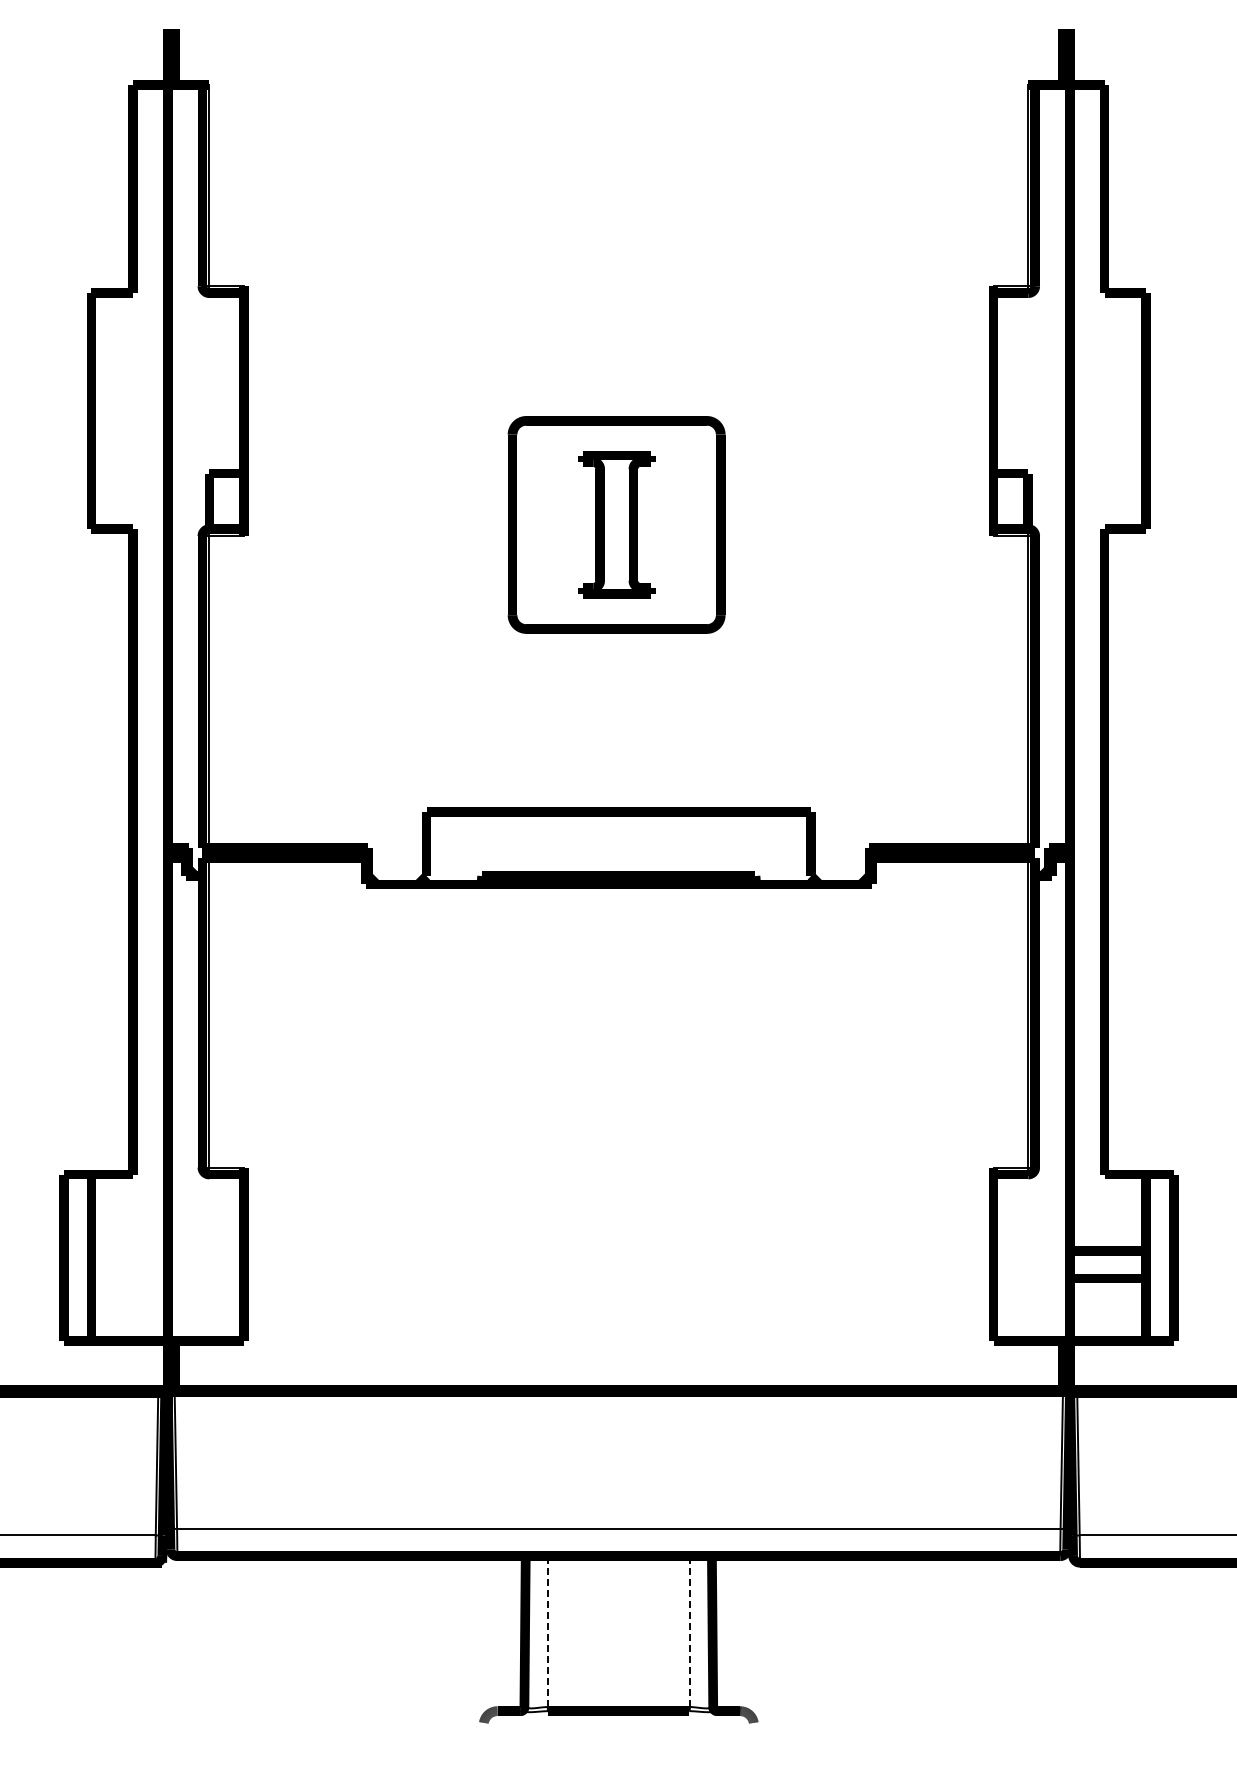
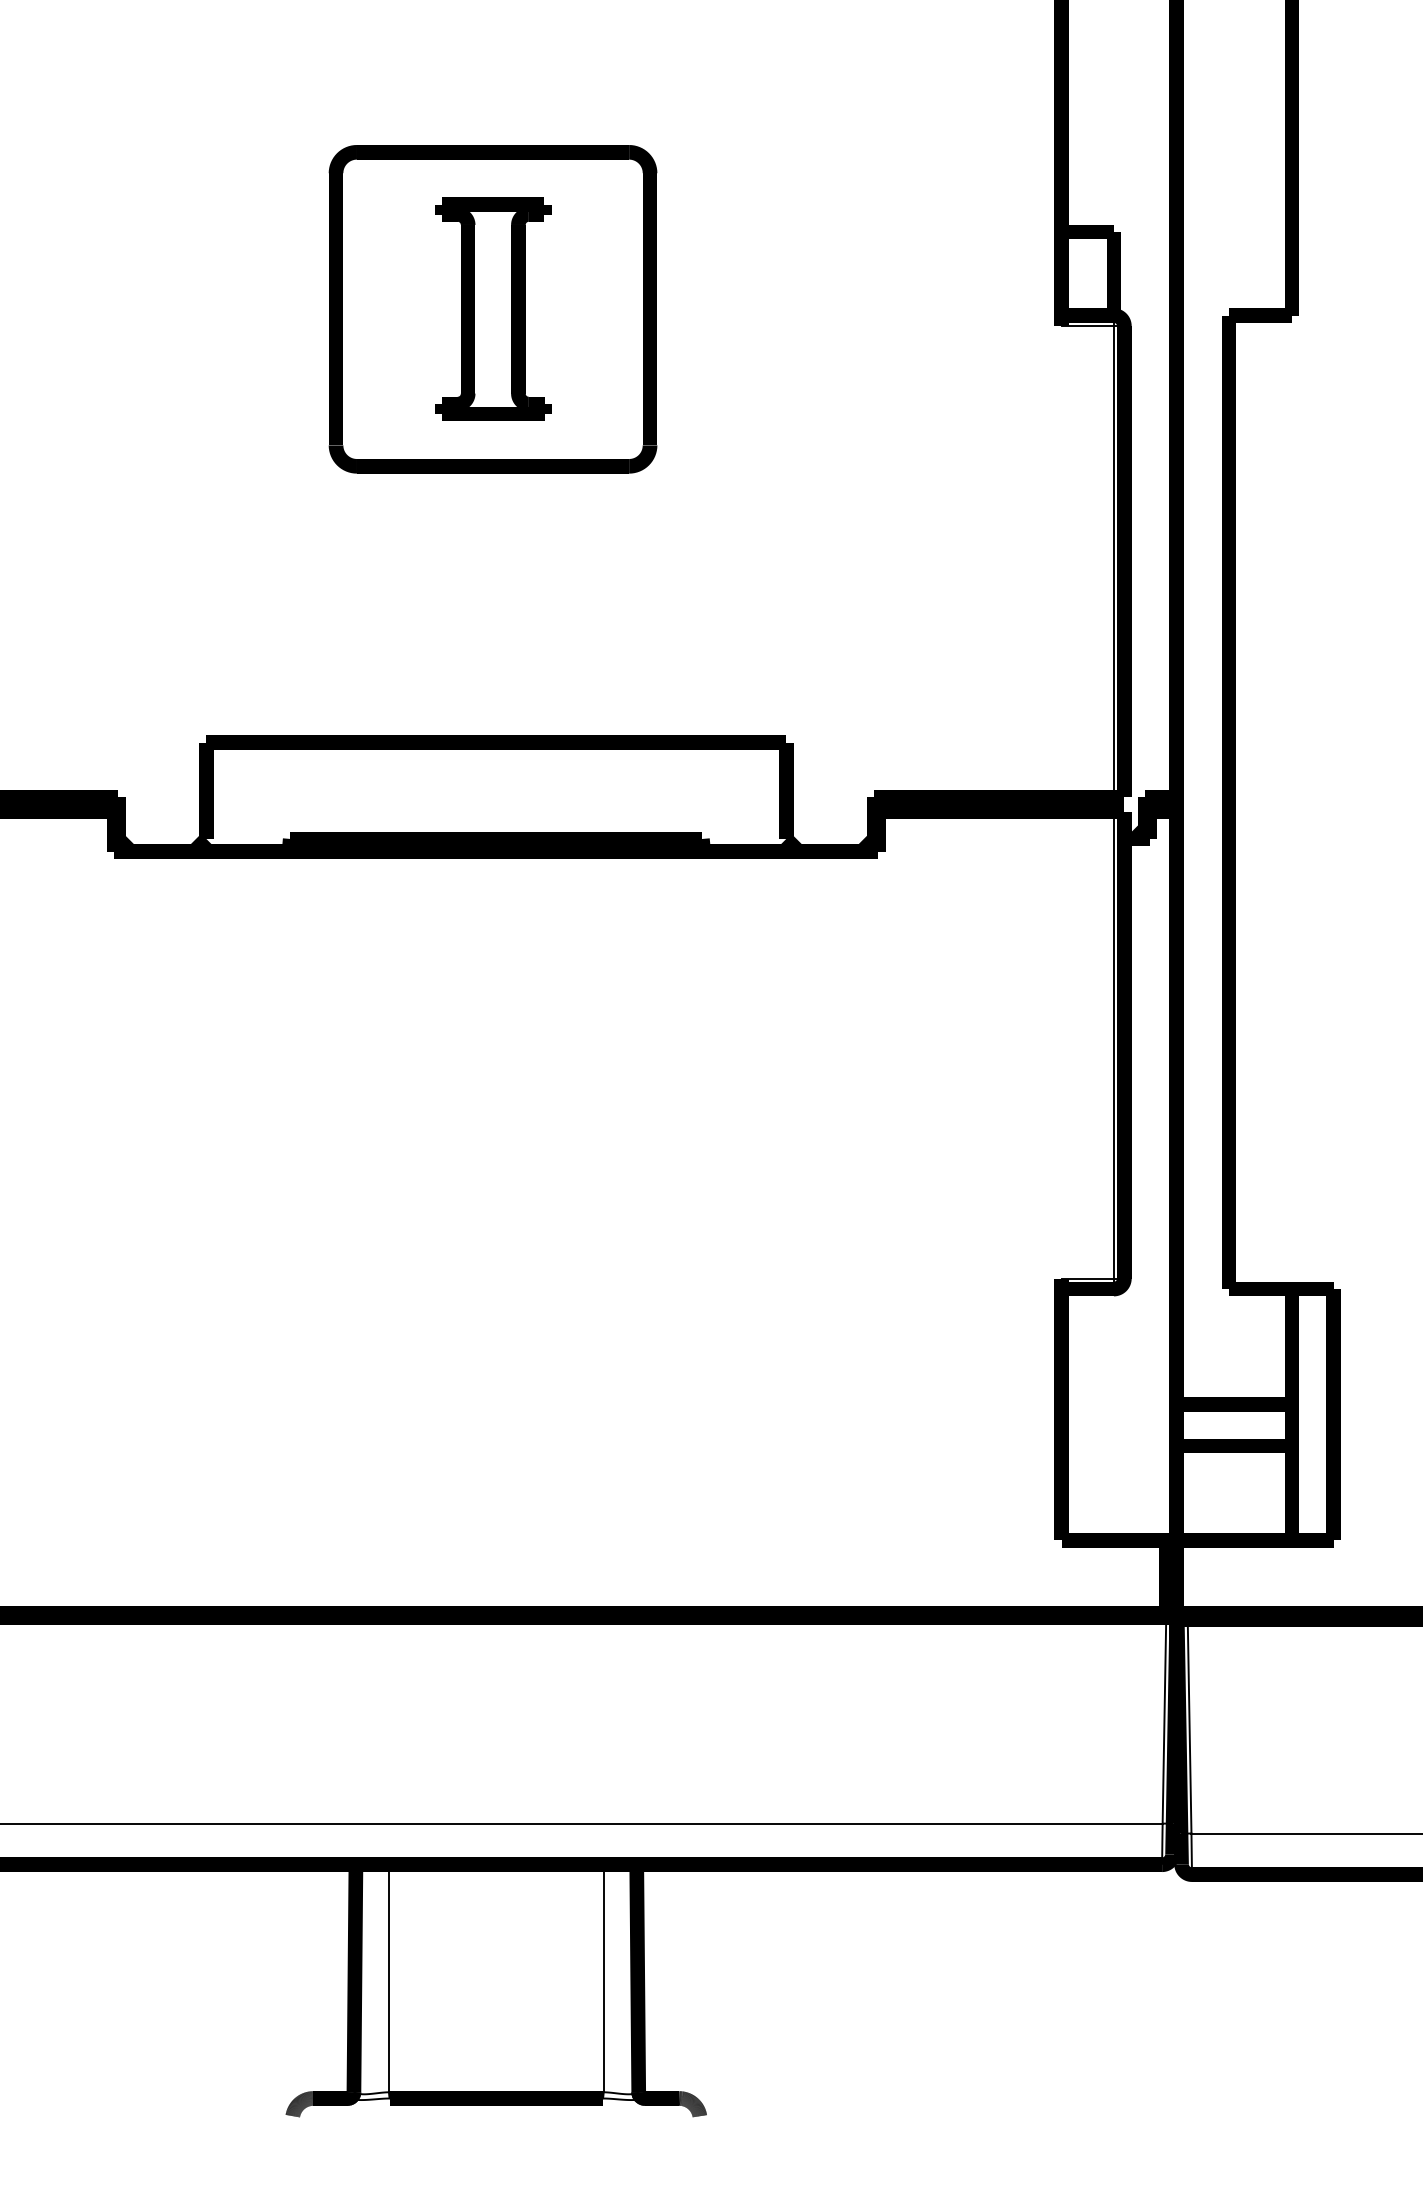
line: (547, 1631) -> (388, 1978), dashed -> solid
line: (690, 1631) -> (604, 1978), dashed -> solid

